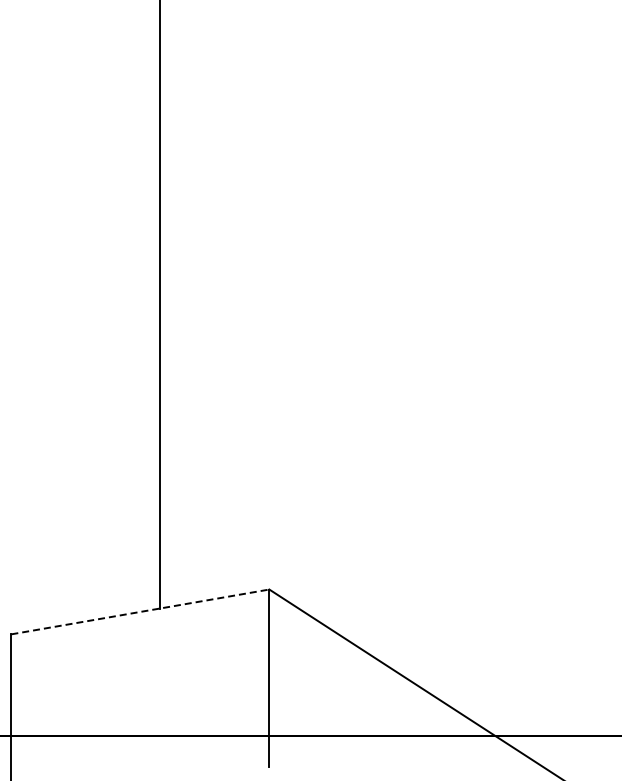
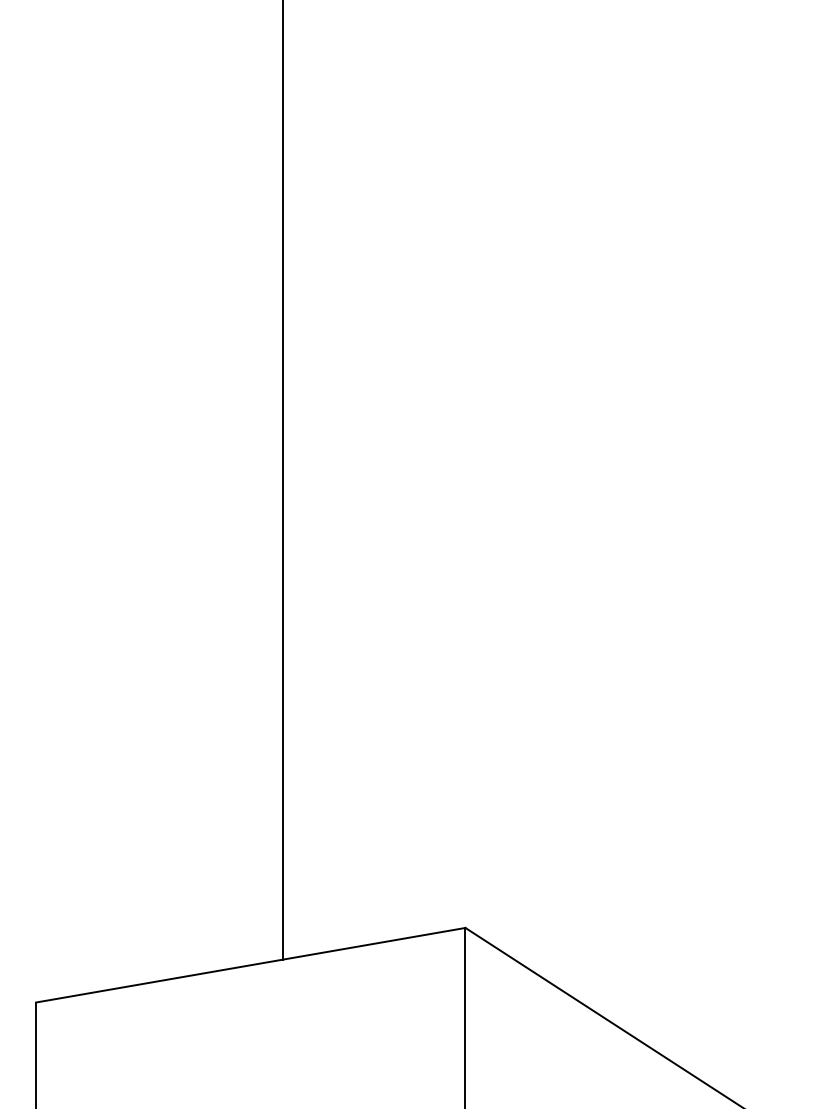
line: (140, 611) -> (250, 964), dashed -> solid

